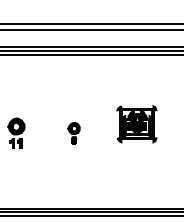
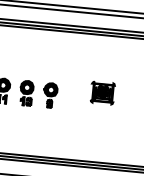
part: (136, 124) -> (102, 93), size x0.71
part: (44, 132) -> (26, 92), added
part: (73, 132) -> (49, 94), size x1.43

